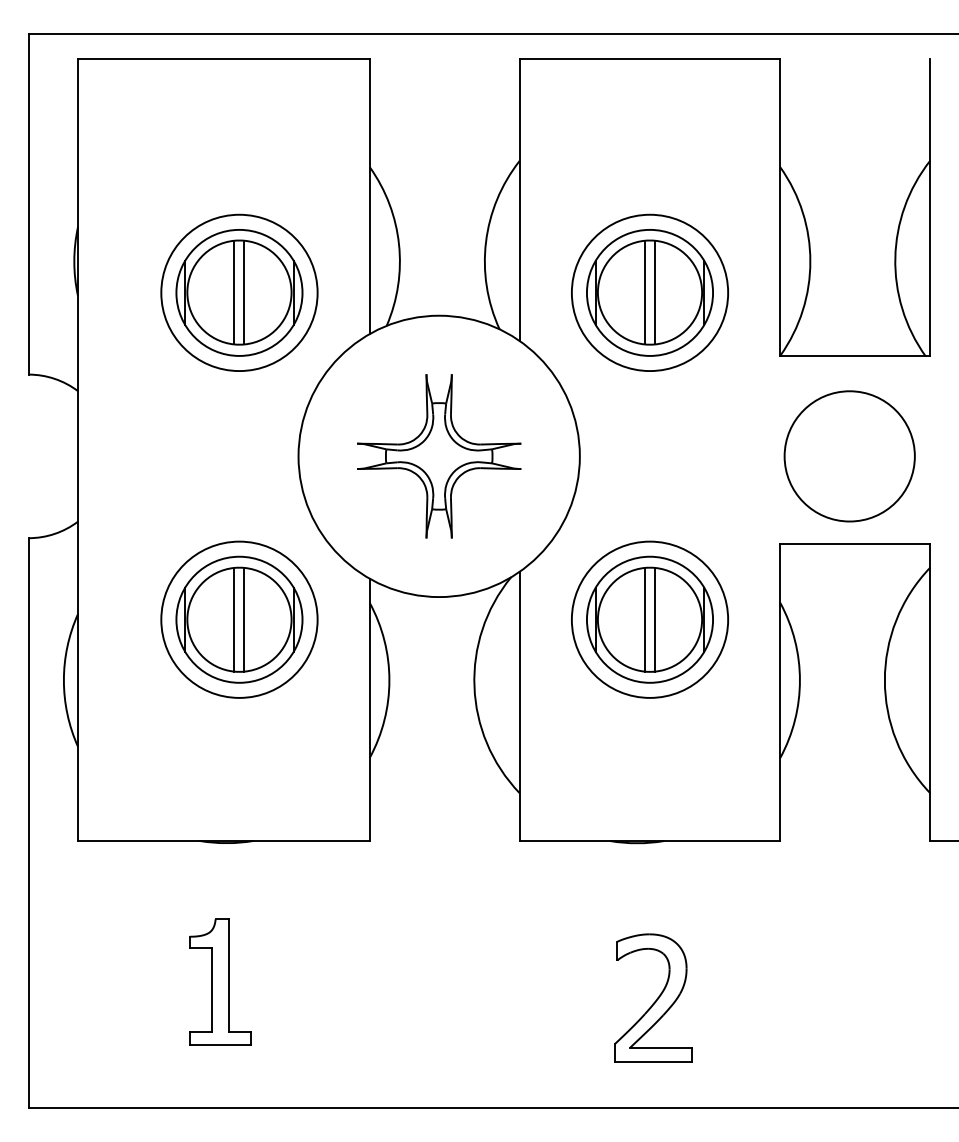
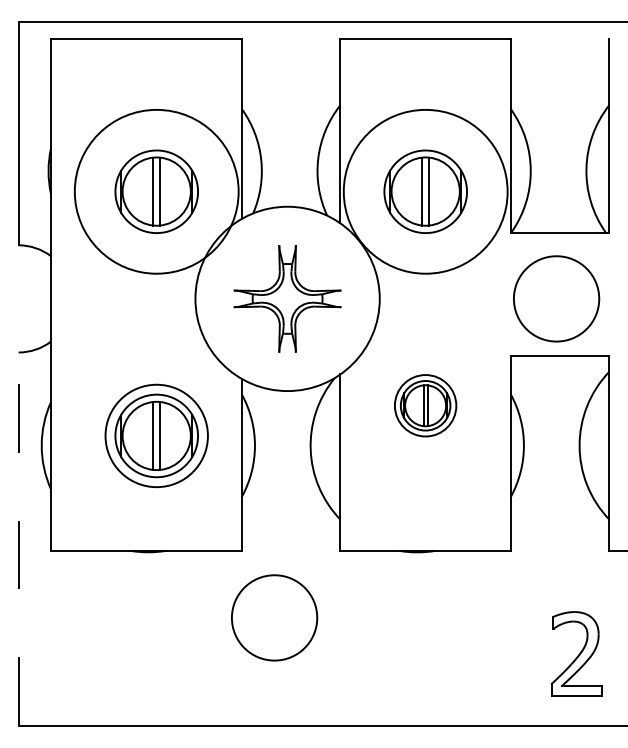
circle: (239, 292) -> (156, 191), size x1.6
circle: (649, 292) -> (425, 191), size x1.6
part: (239, 619) -> (156, 435), moved
part: (649, 619) -> (425, 405), size x0.6
line: (28, 823) -> (18, 539), solid -> dashed
circle: (419, 942) -> (274, 617), added
part: (219, 980) -> (143, 642), removed
part: (652, 997) -> (576, 653), moved

